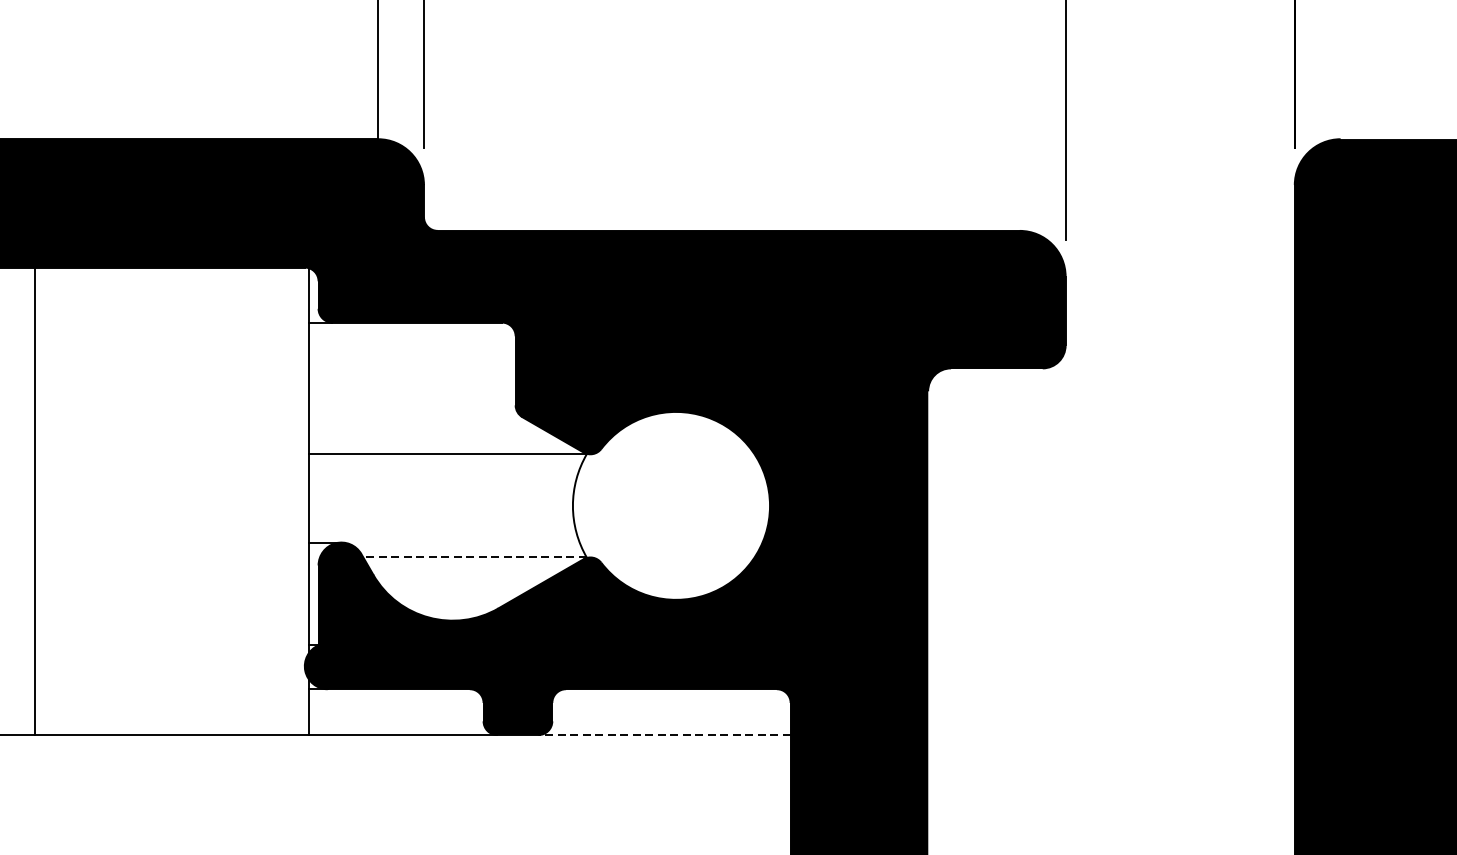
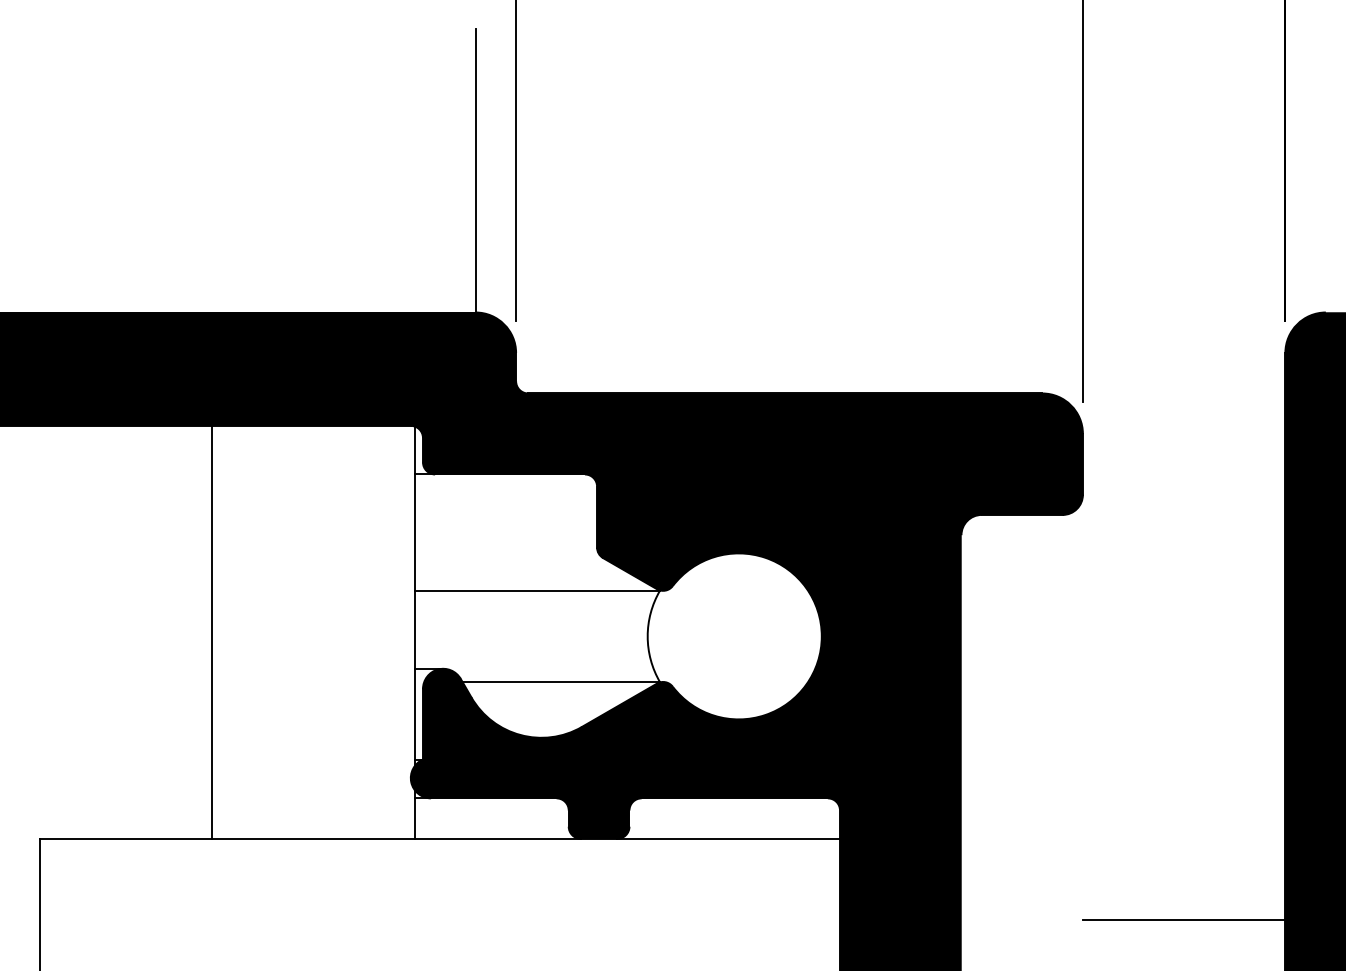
line: (35, 500) -> (212, 631), moved
line: (475, 556) -> (561, 681), dashed -> solid
line: (664, 734) -> (728, 838), dashed -> solid
line: (1179, 826) -> (1183, 919), added

